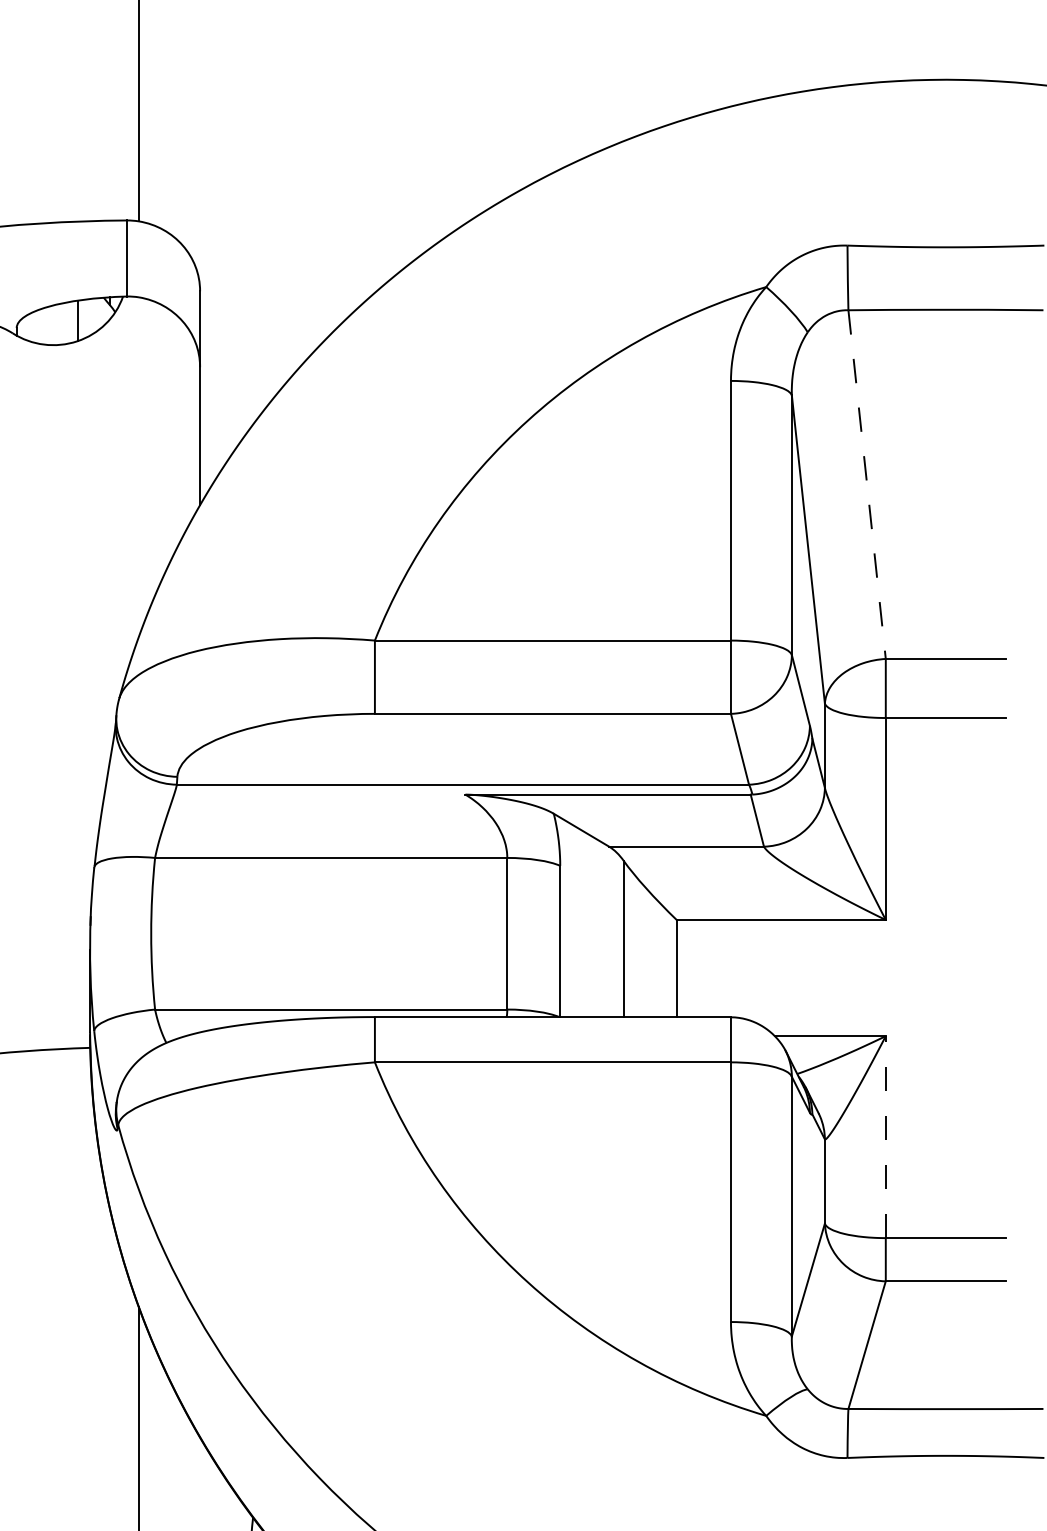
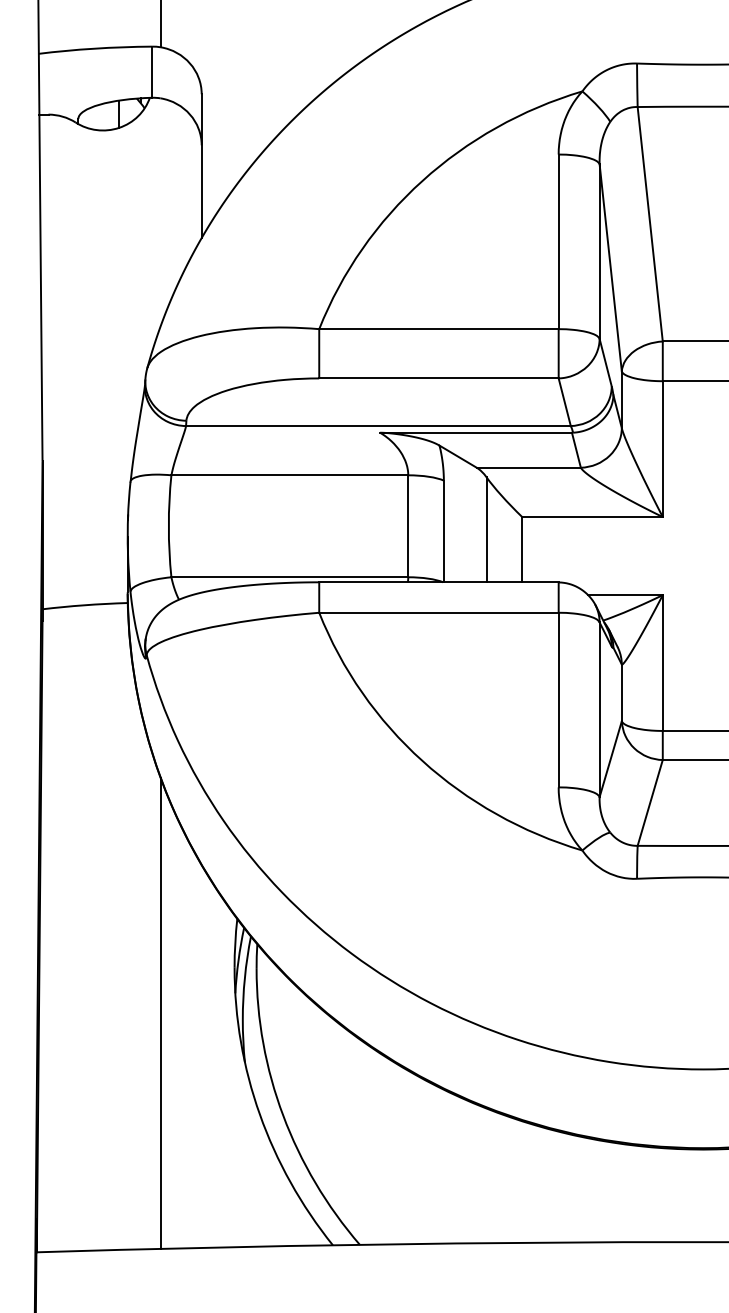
line: (867, 484) -> (650, 224), dashed -> solid
line: (885, 1137) -> (662, 663), dashed -> solid

